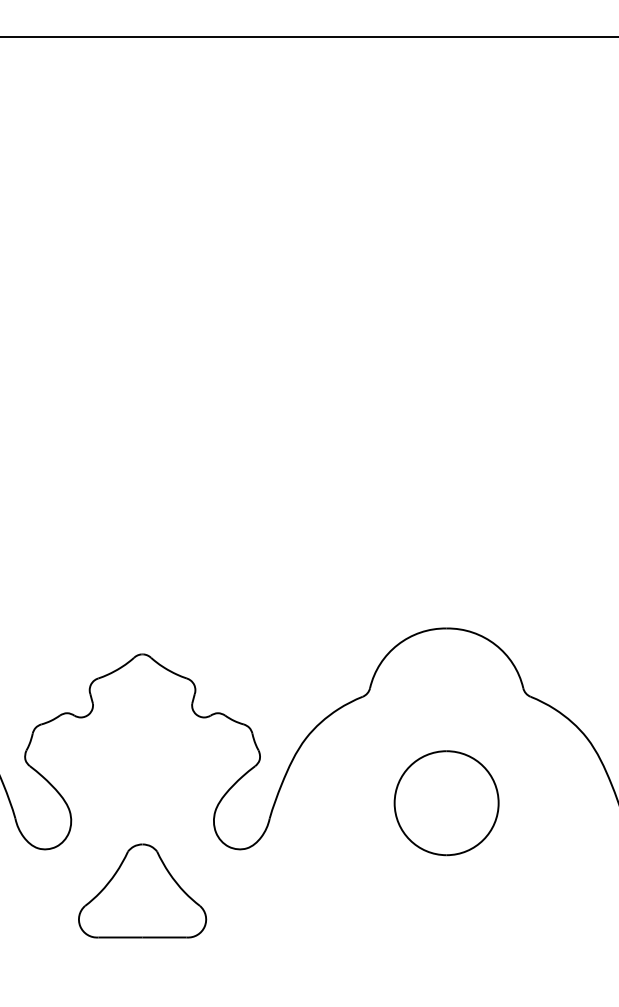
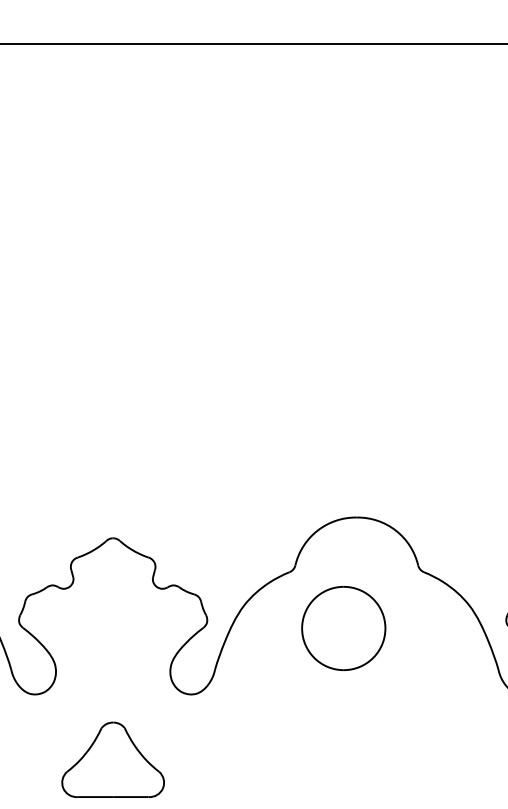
part: (446, 803) -> (343, 628), moved
part: (141, 890) -> (112, 759), moved

